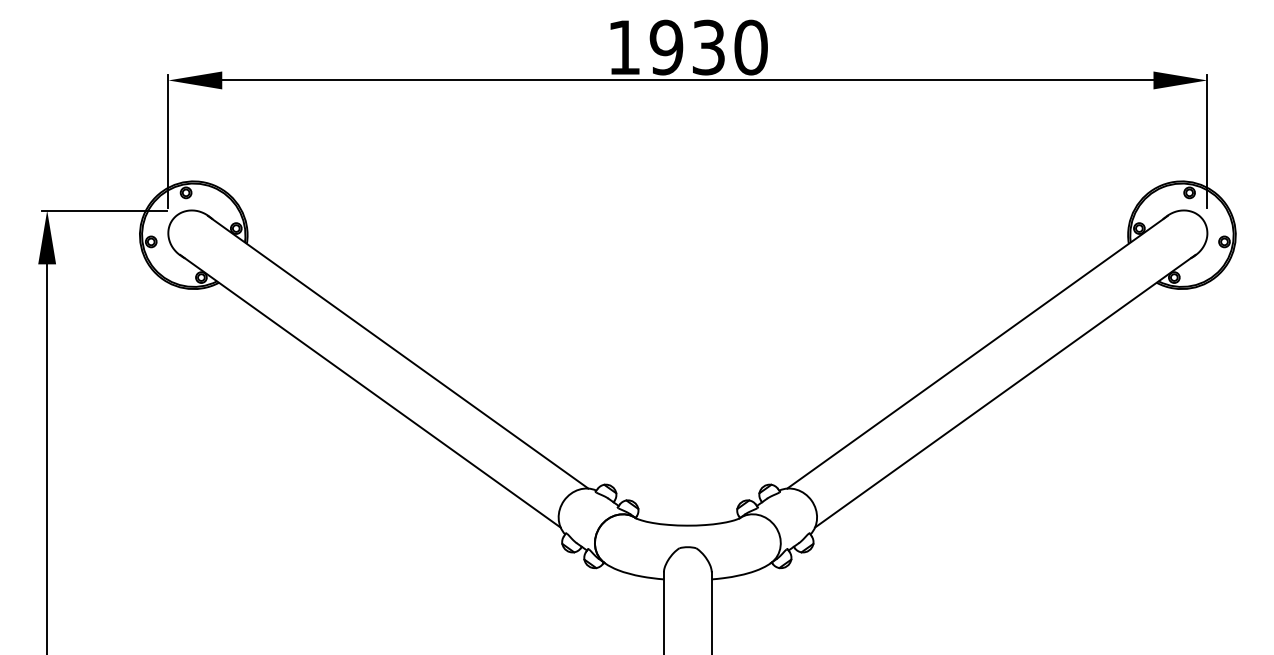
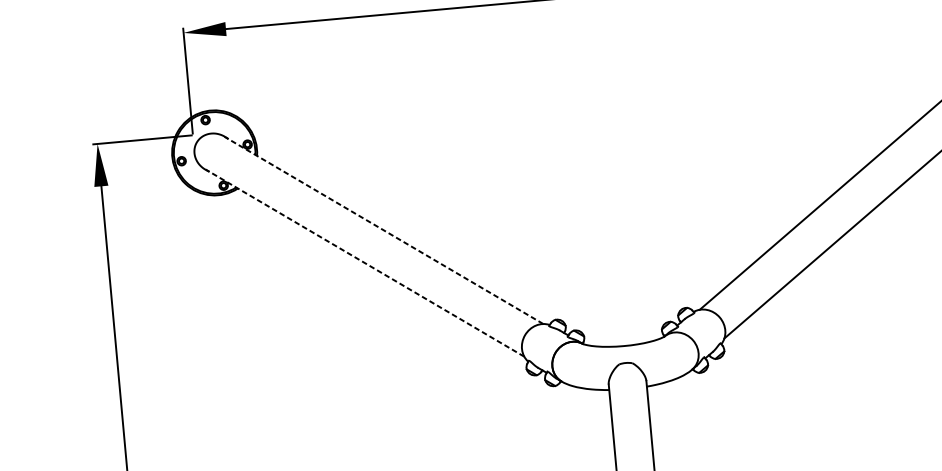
line: (398, 352) -> (384, 230), solid -> dashed
line: (370, 391) -> (364, 263), solid -> dashed

